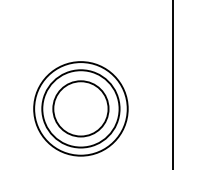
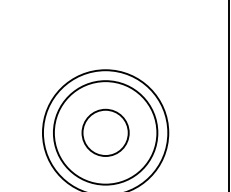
circle: (80, 108) -> (105, 132), size x0.62

